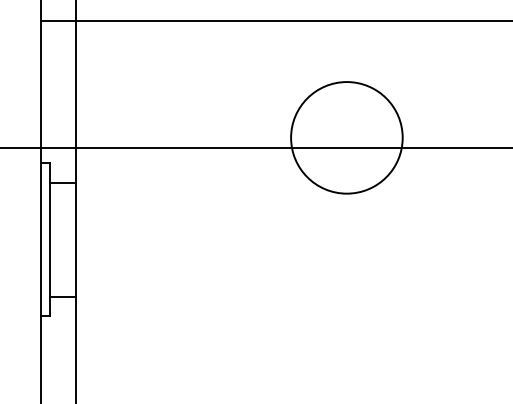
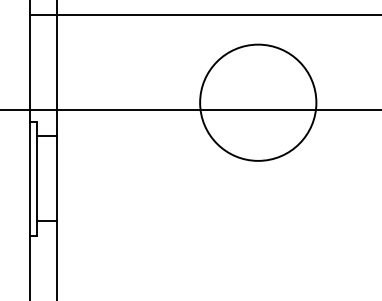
circle: (346, 137) -> (257, 102), size x1.4

